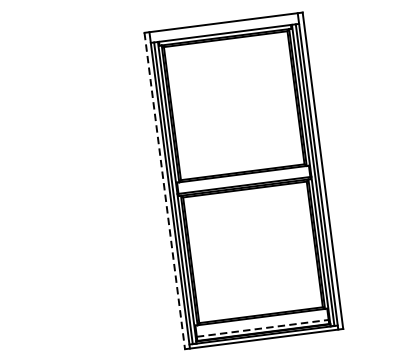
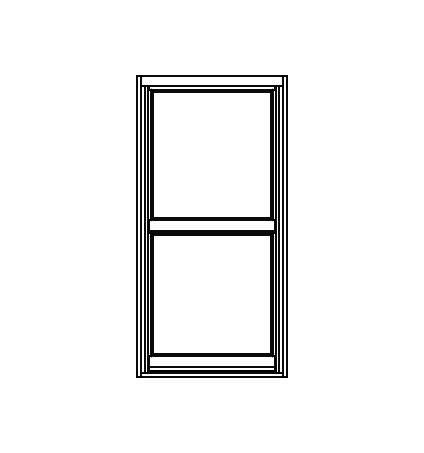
line: (164, 191) -> (136, 226), dashed -> solid
line: (263, 327) -> (212, 366), dashed -> solid

